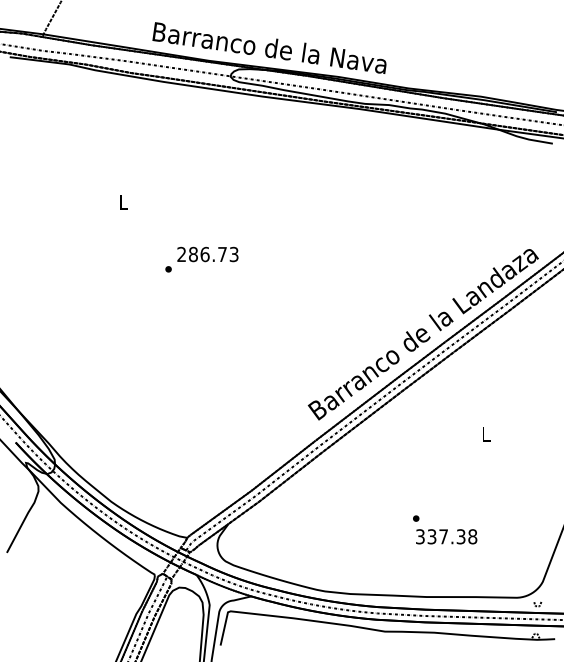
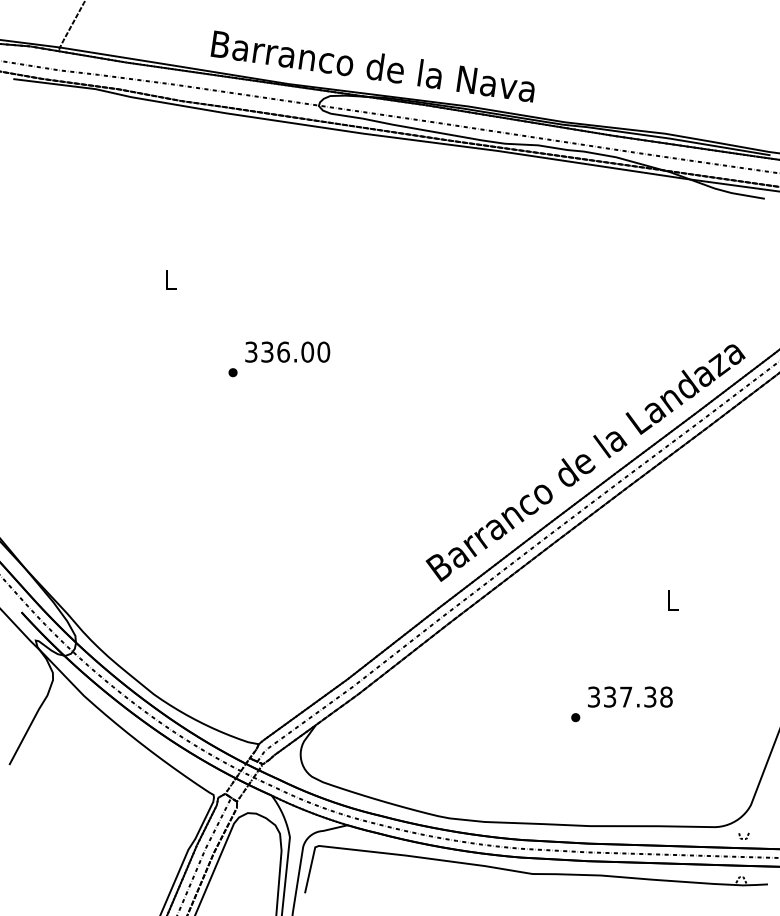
text: (207, 254) -> (286, 352), 286.73 -> 336.00
text: (446, 536) -> (630, 696), moved

